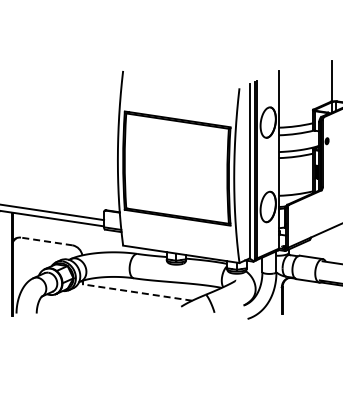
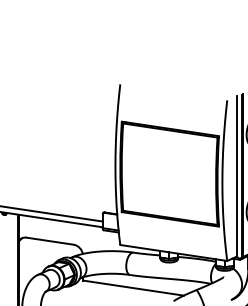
line: (46, 241) -> (49, 241), dashed -> solid
line: (136, 292) -> (132, 288), dashed -> solid

